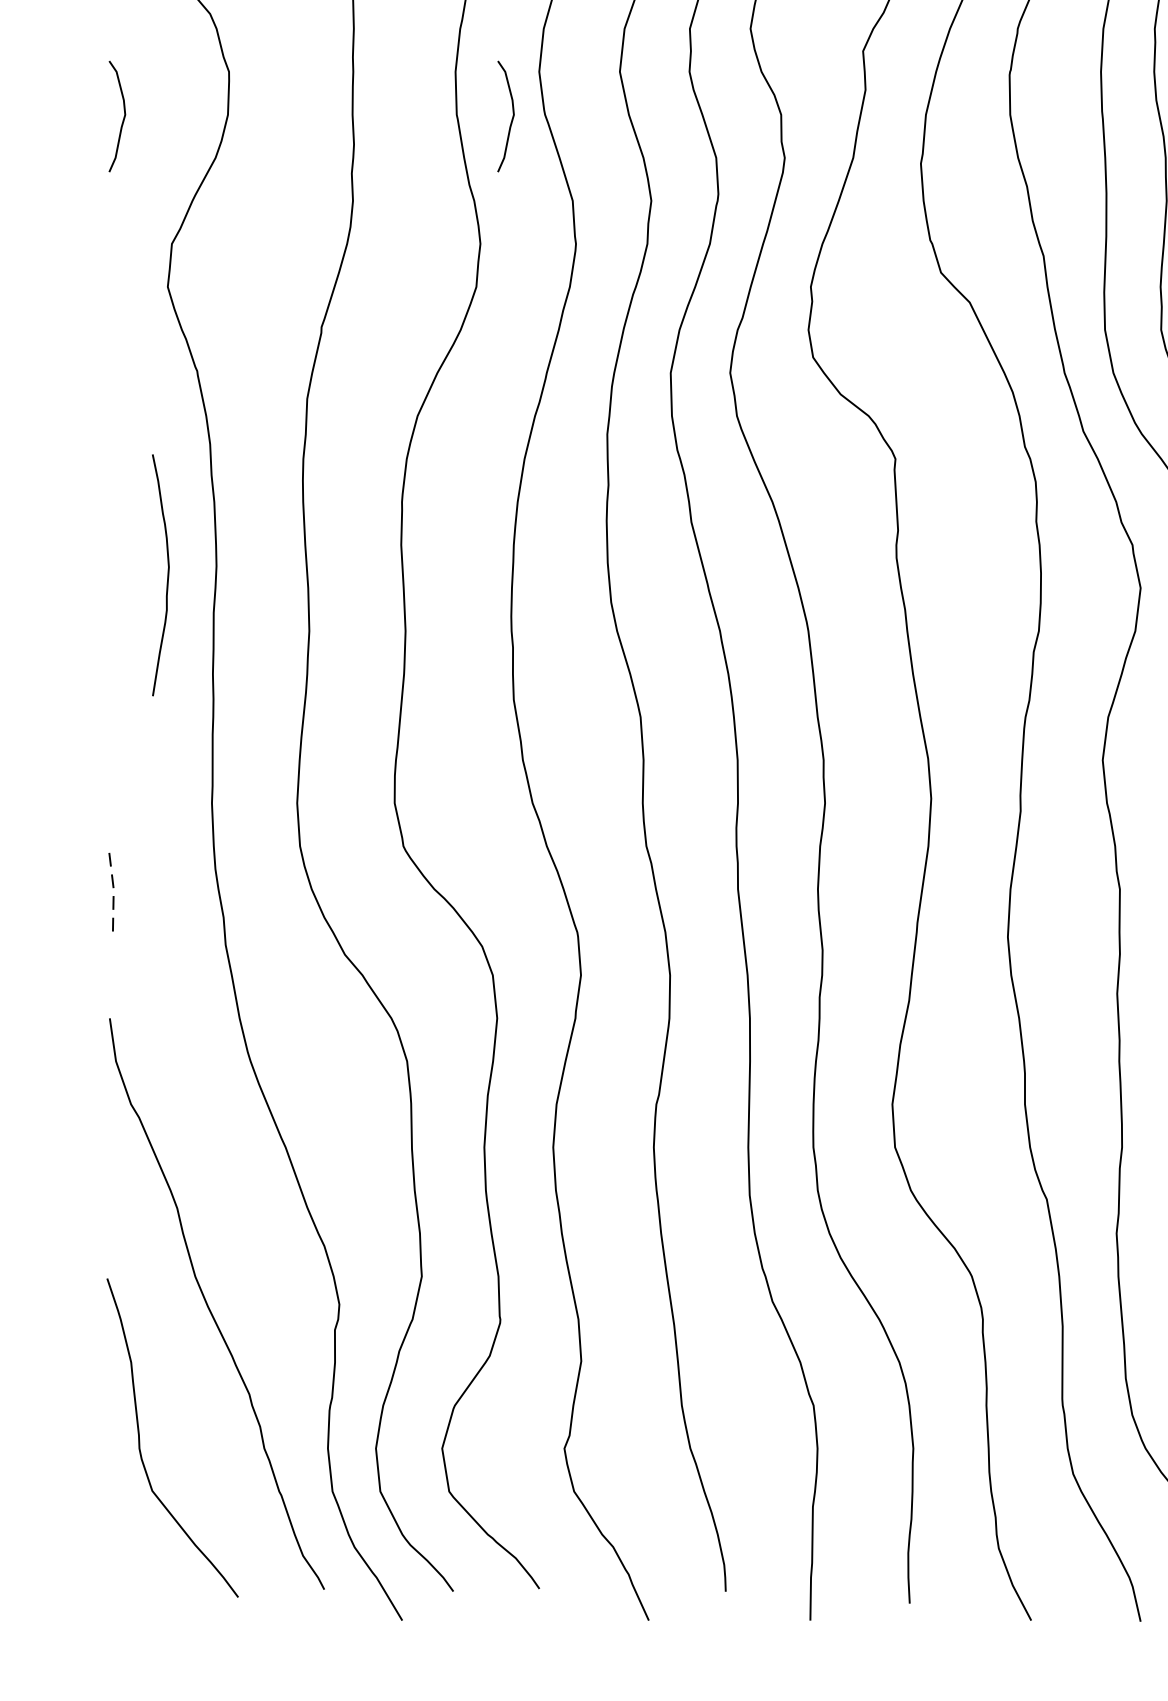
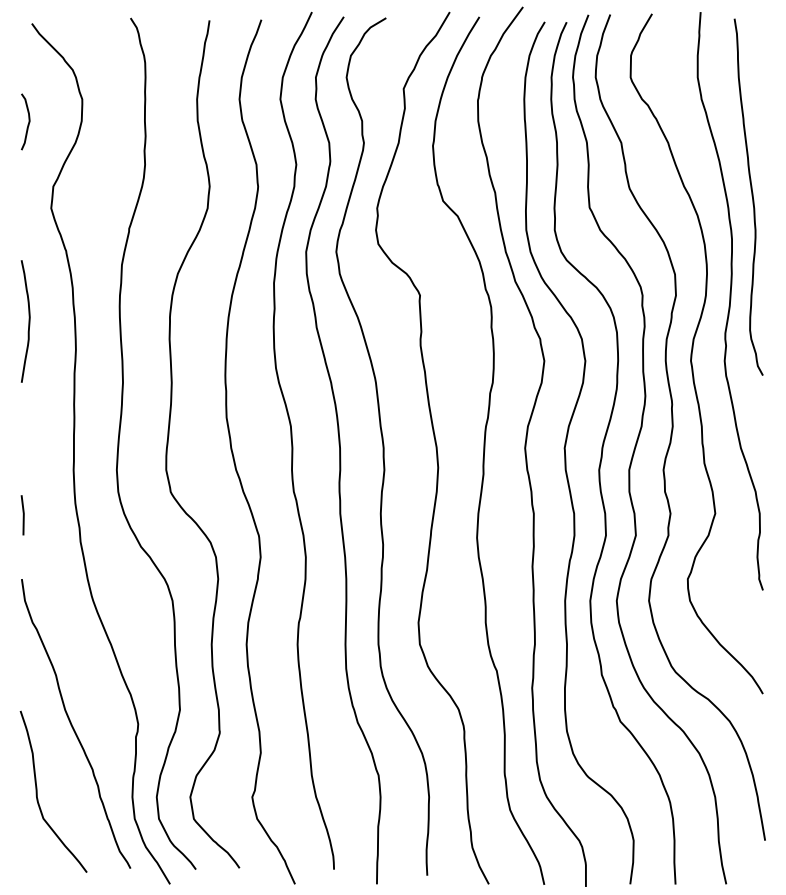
curve: (511, 115) -> (225, 121), removed
curve: (166, 575) -> (28, 321), moved
line: (113, 890) -> (23, 514), dashed -> solid

